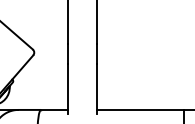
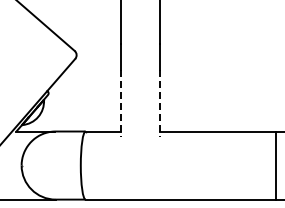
line: (67, 88) -> (121, 103), solid -> dashed
line: (97, 88) -> (160, 103), solid -> dashed

